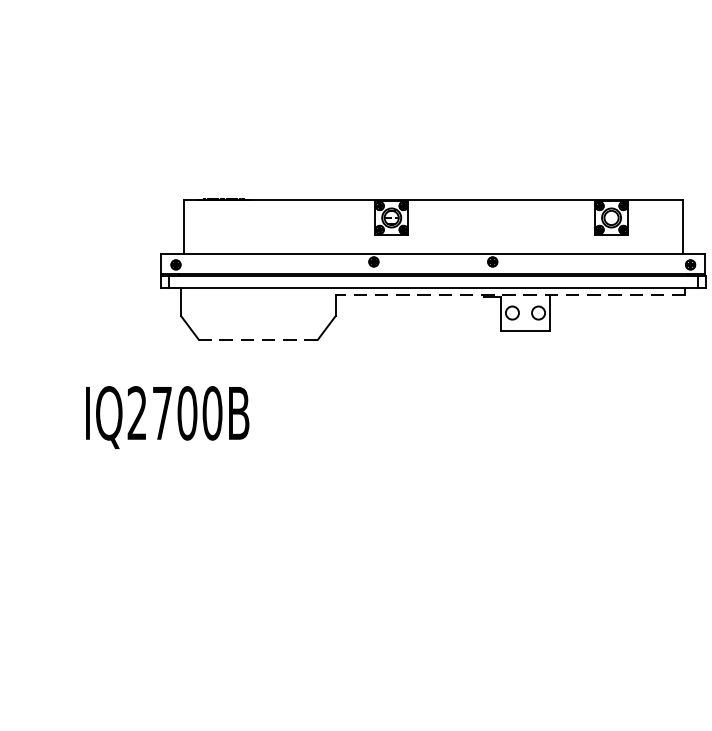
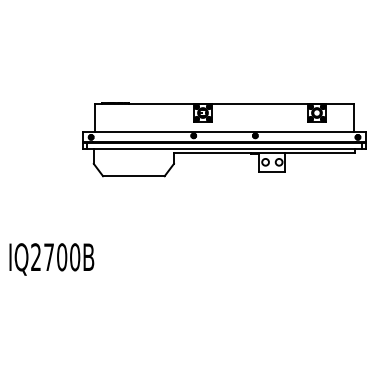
line: (510, 296) -> (264, 153), dashed -> solid
line: (257, 340) -> (133, 176), dashed -> solid
text: (166, 417) -> (51, 259), moved

